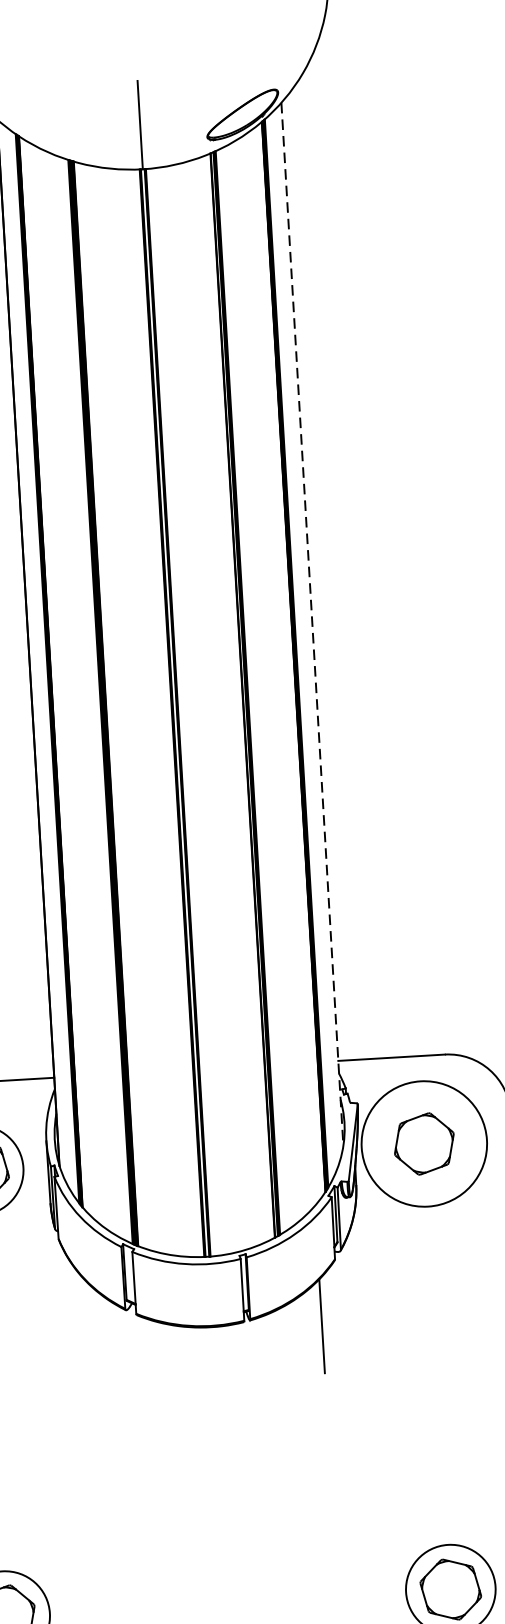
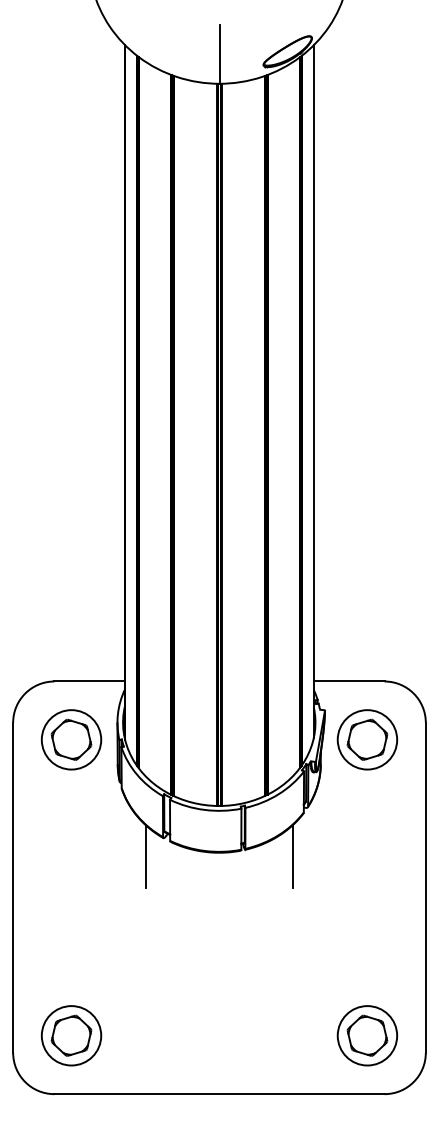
line: (312, 625) -> (313, 392), dashed -> solid
circle: (424, 1143) -> (367, 739), size x0.71
line: (100, 1339) -> (145, 856), added

